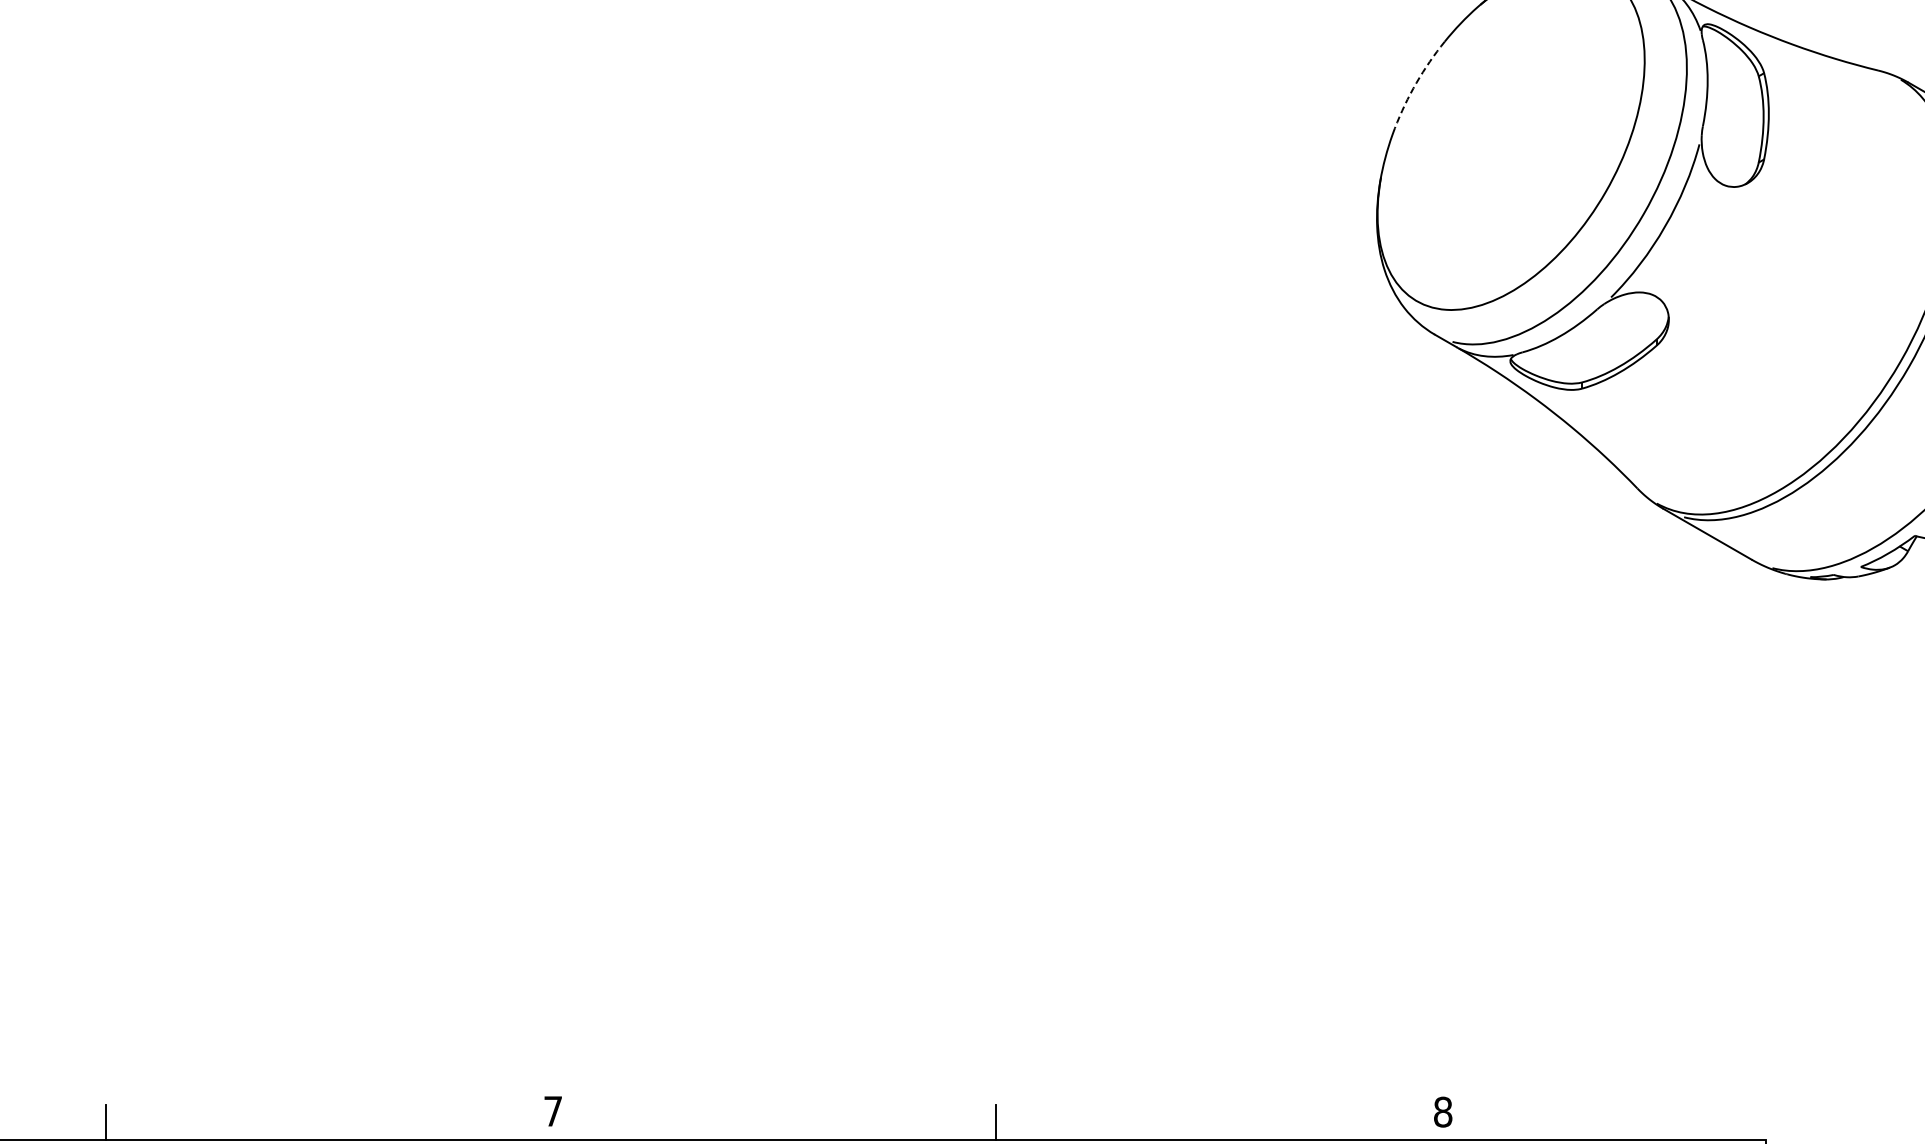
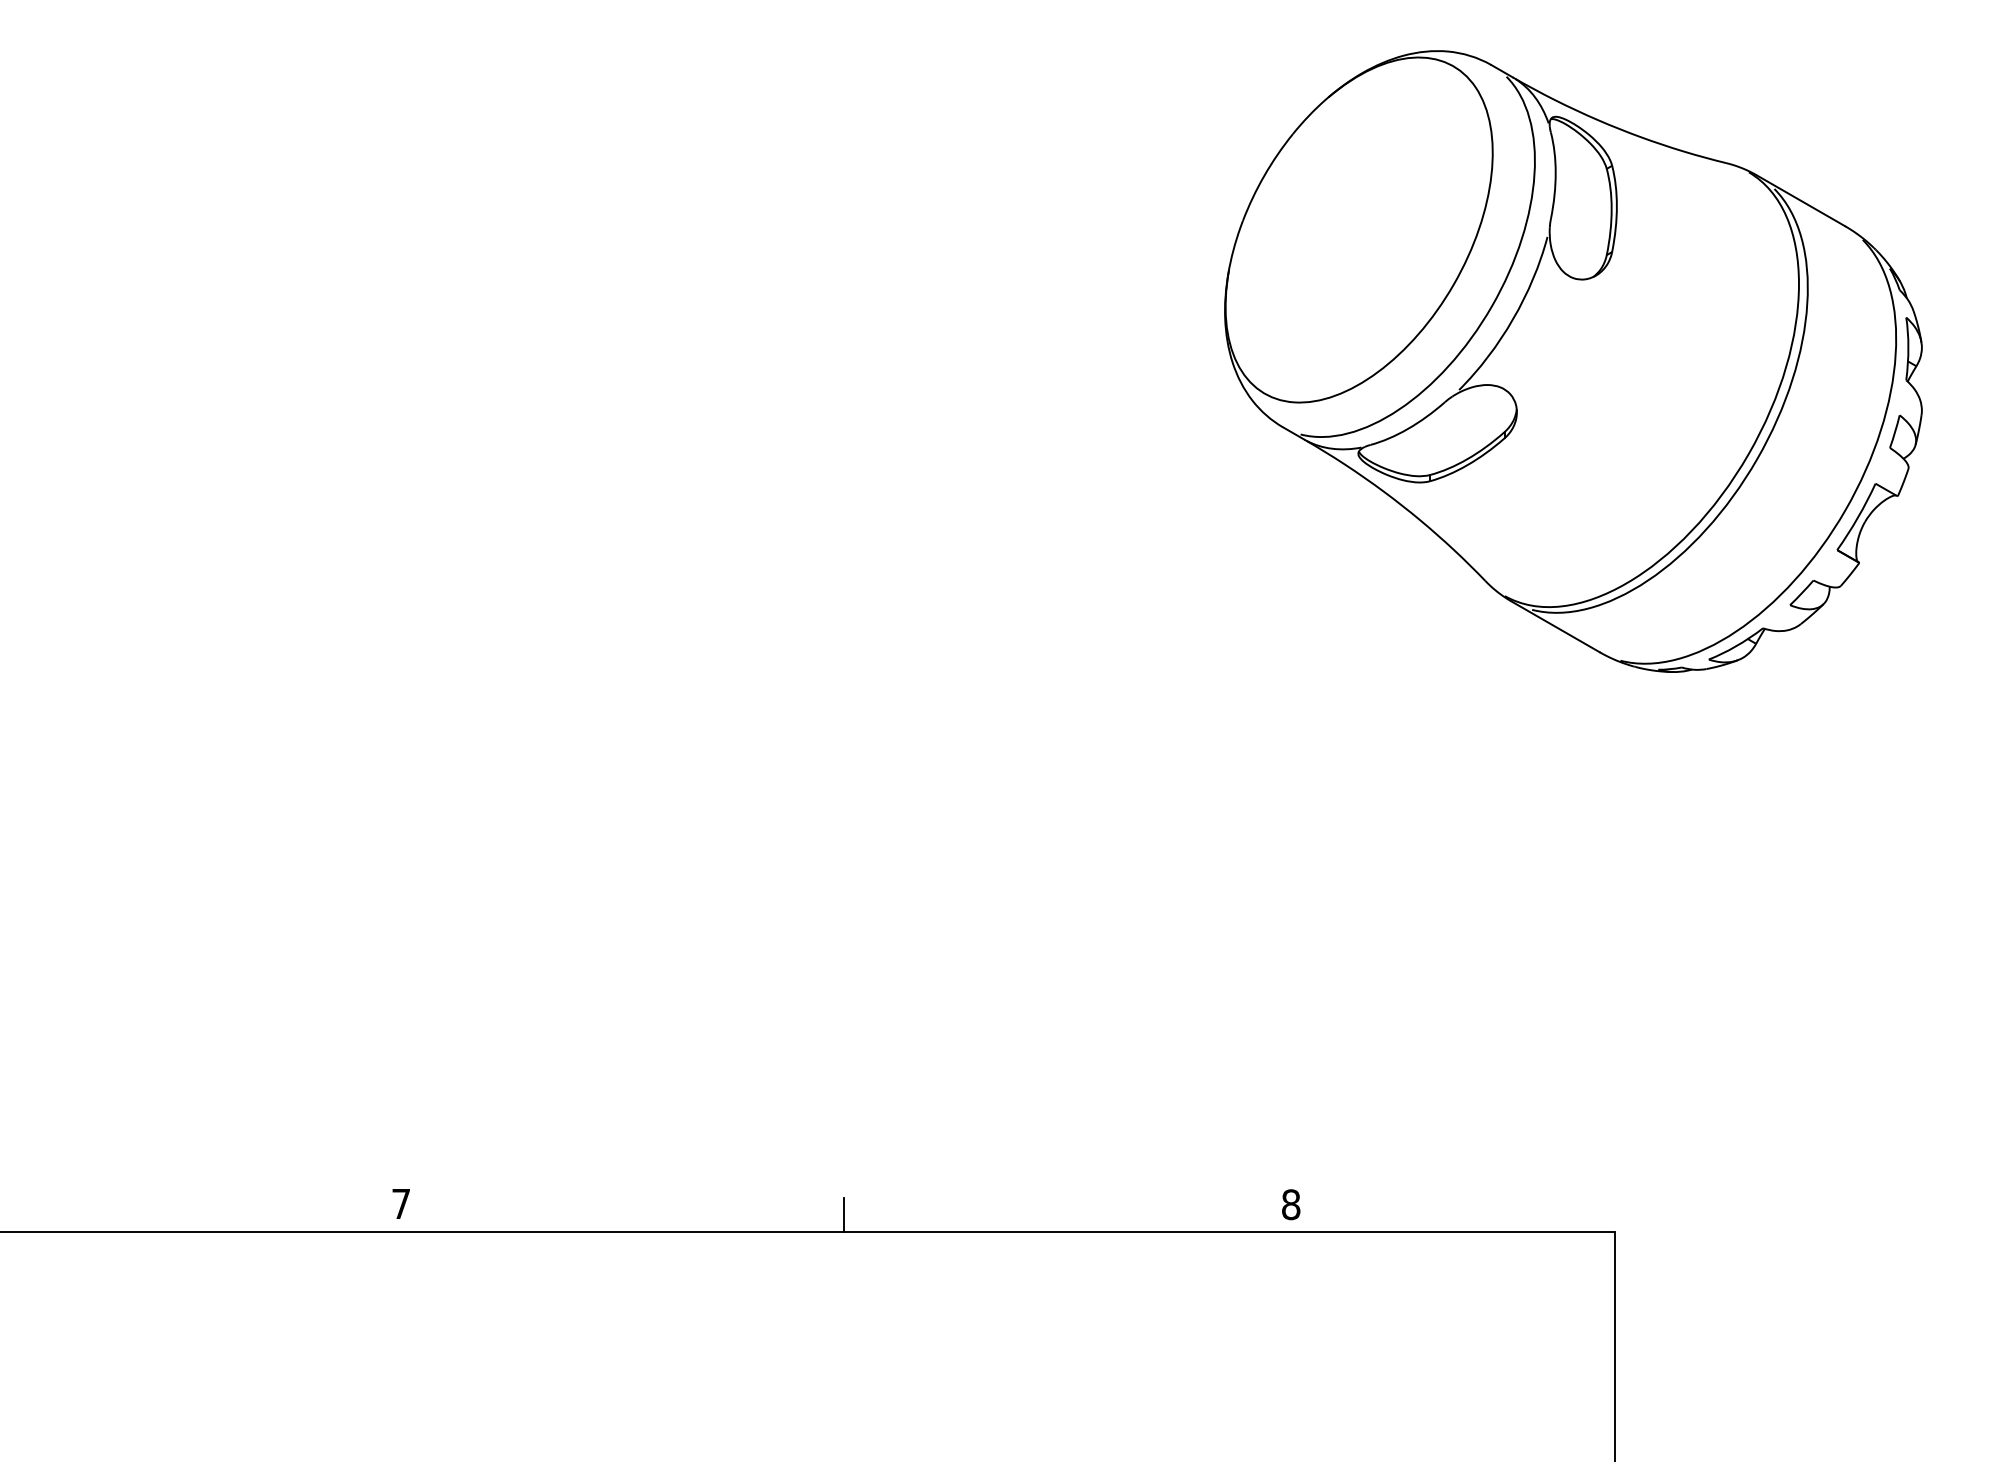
arc: (1416, 82) -> (1264, 175), dashed -> solid

